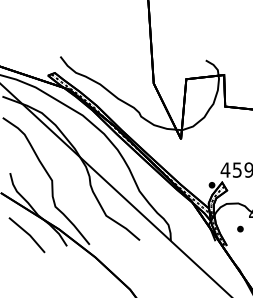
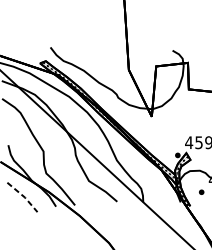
line: (28, 234) -> (23, 196), solid -> dashed

